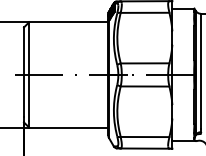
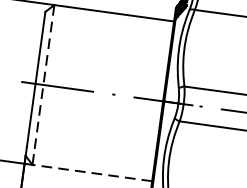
line: (29, 71) -> (44, 79), solid -> dashed
line: (68, 127) -> (92, 172), solid -> dashed

